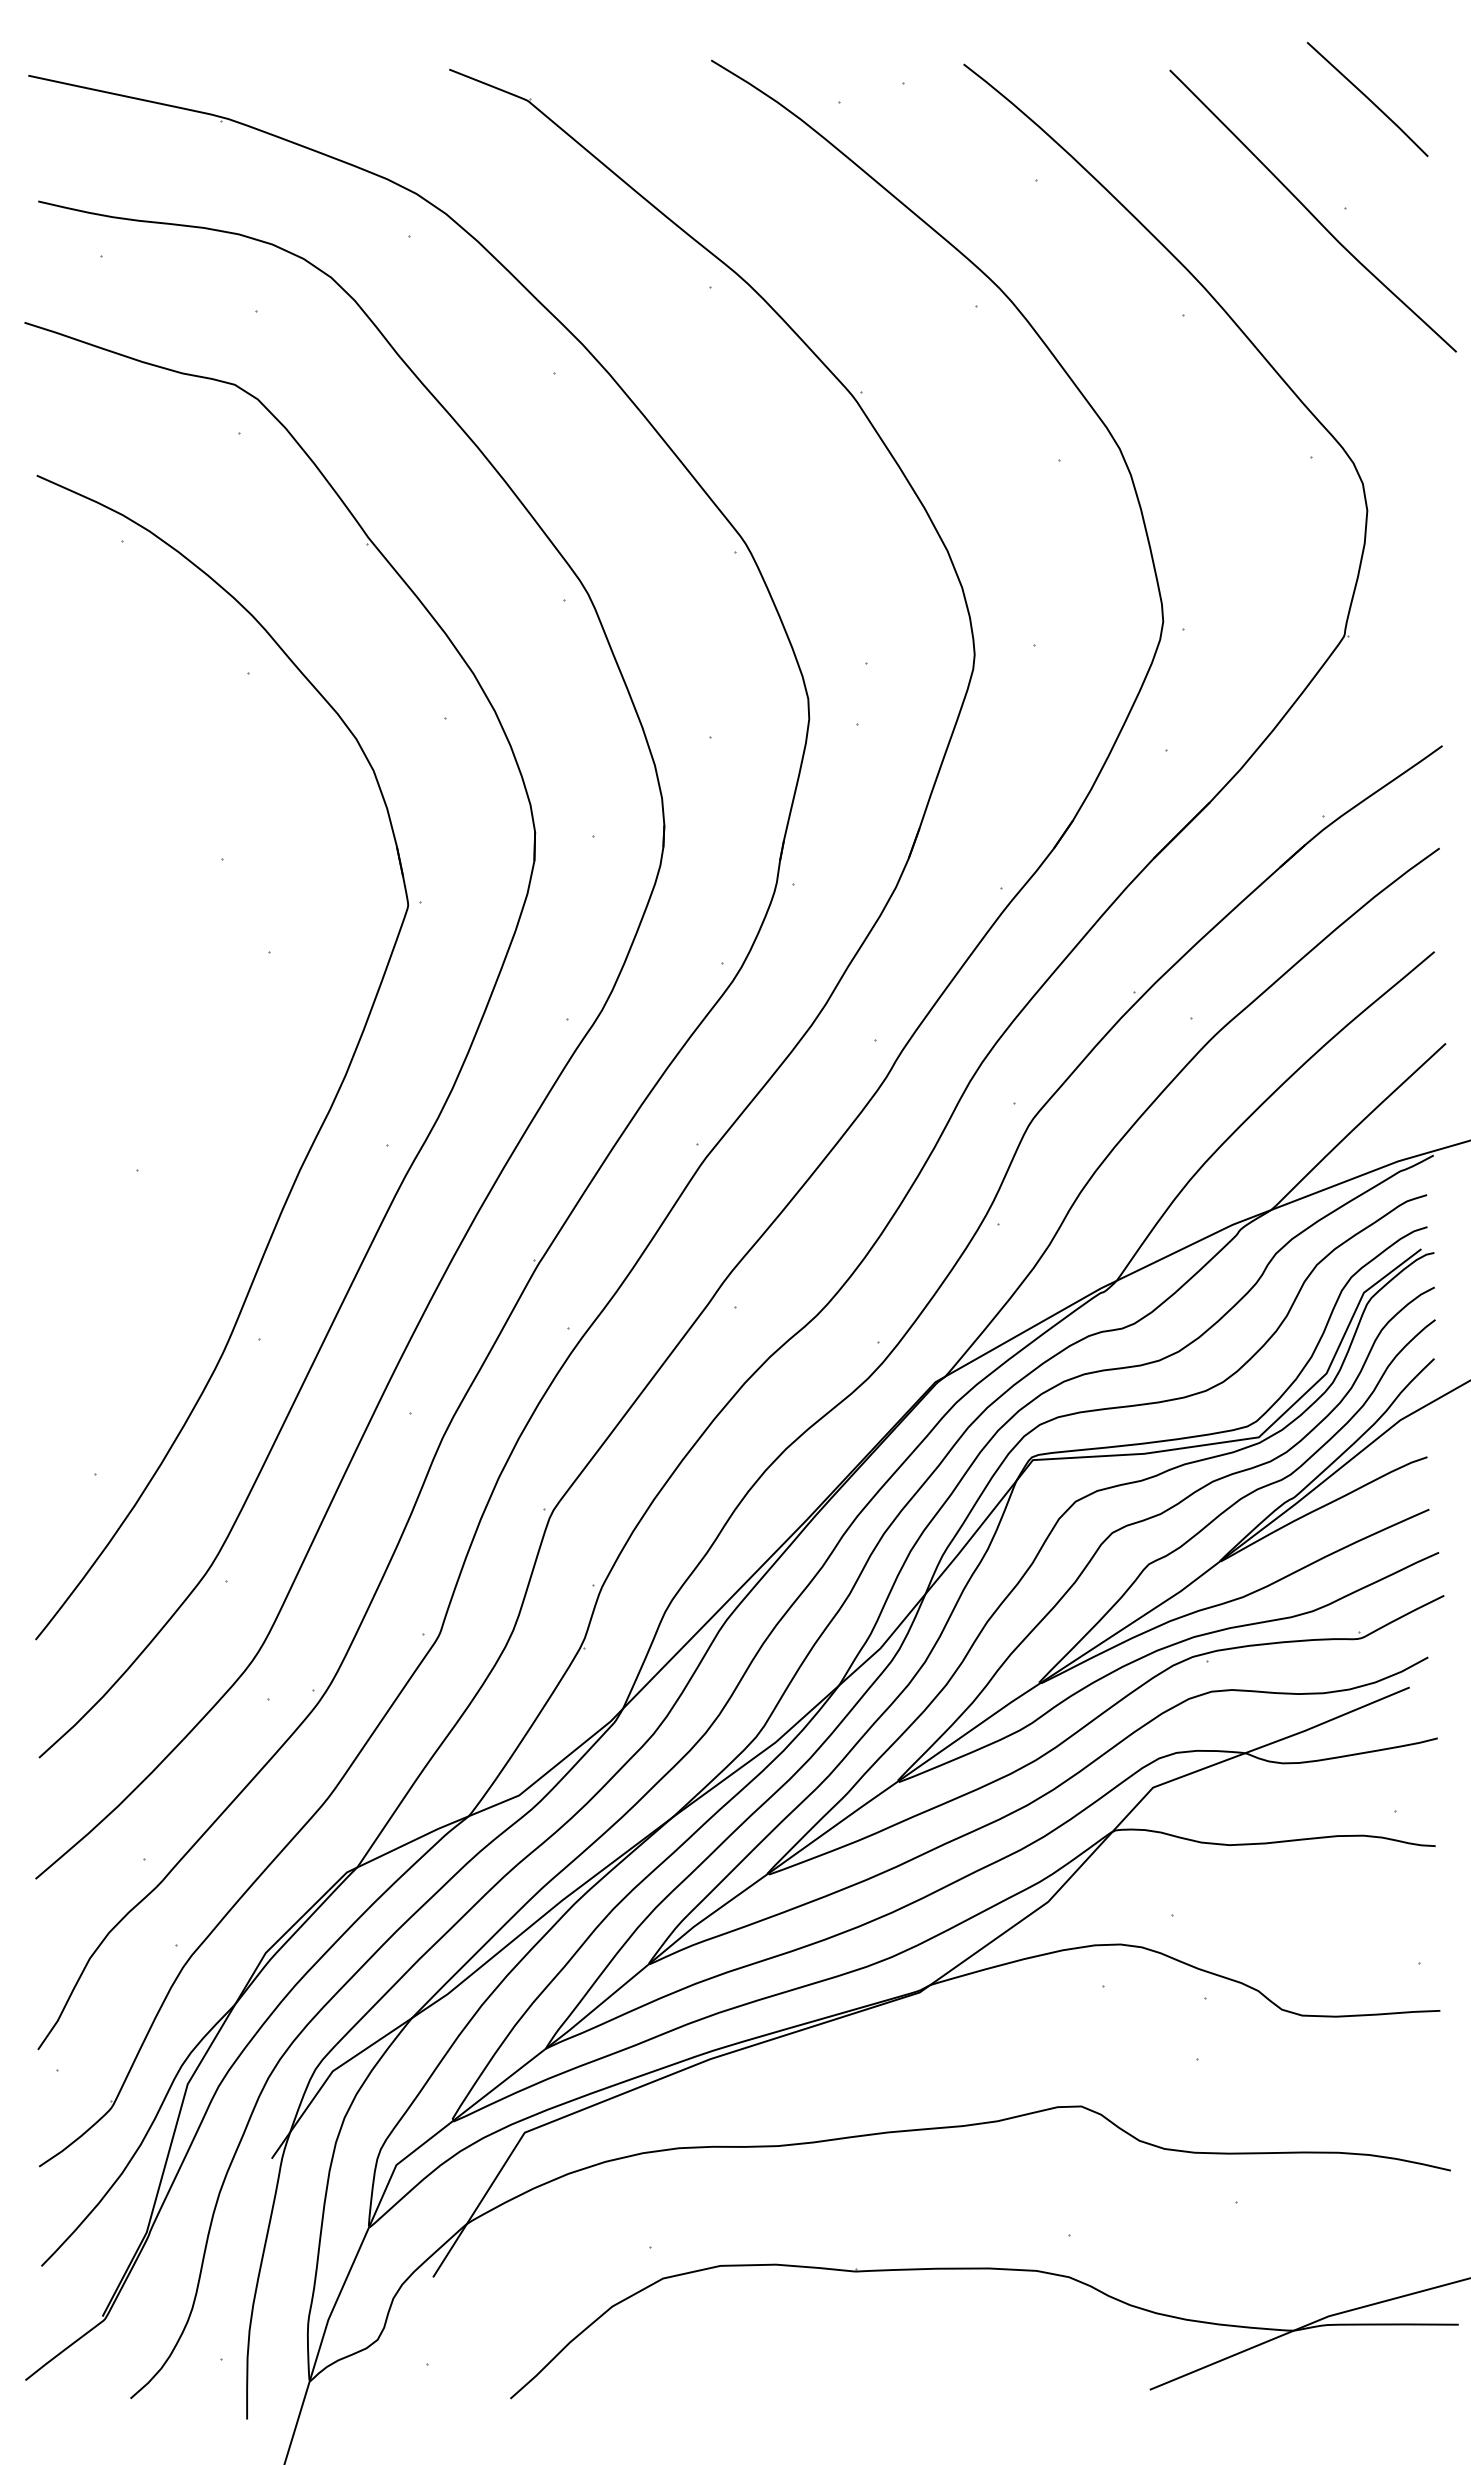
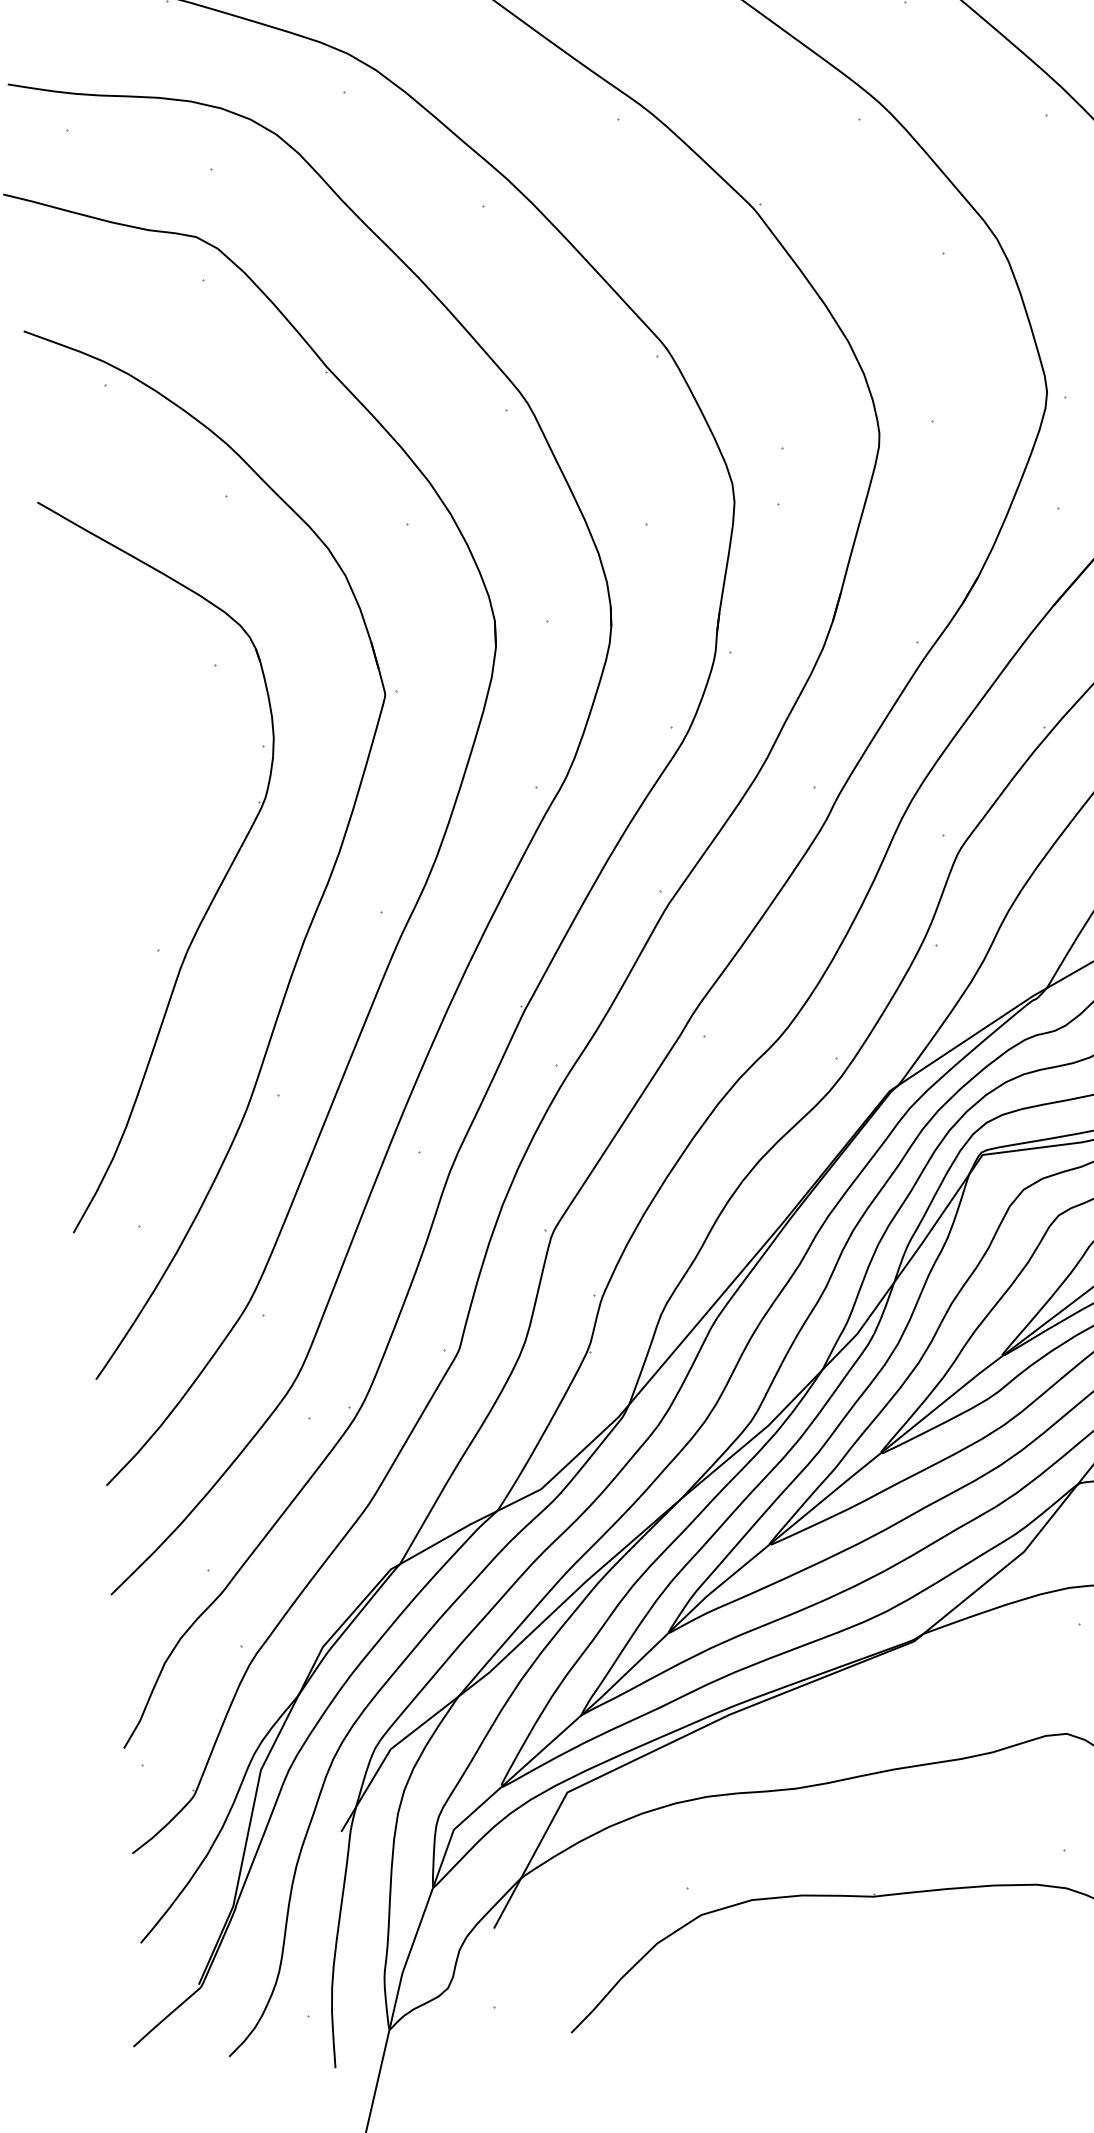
part: (210, 1102) -> (219, 884), added

